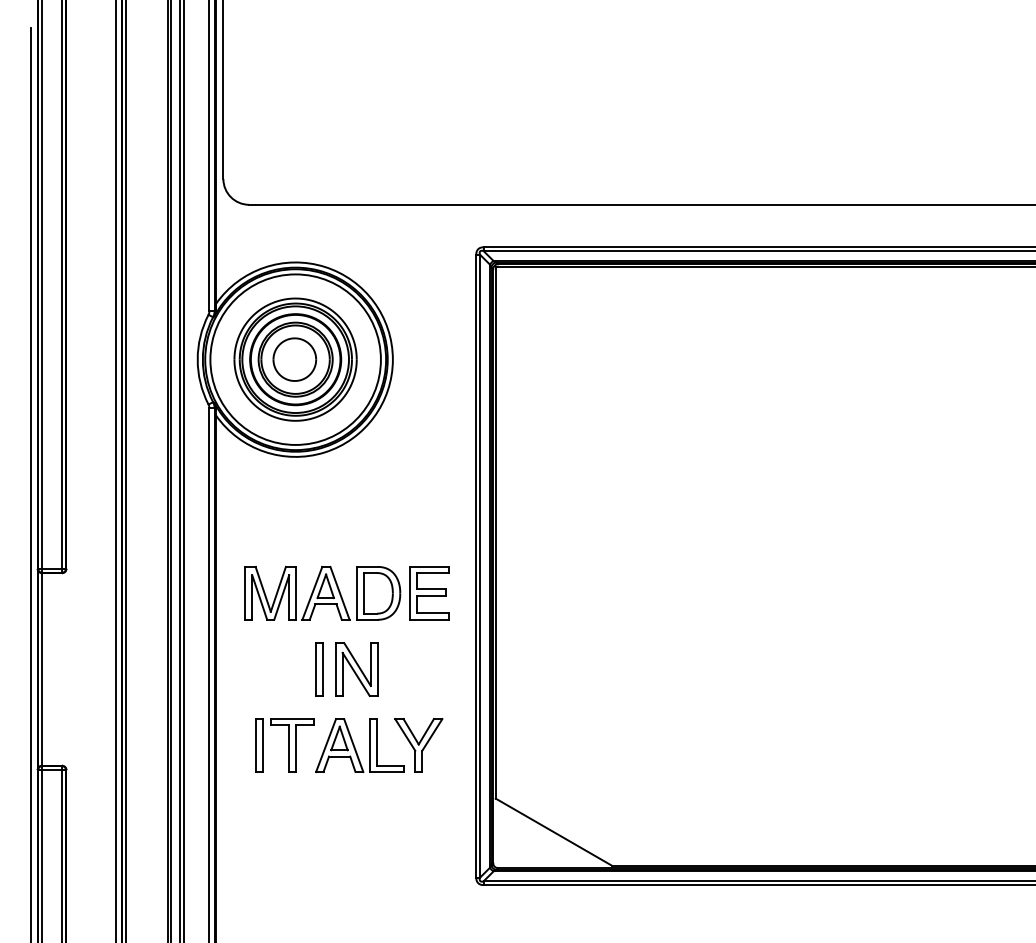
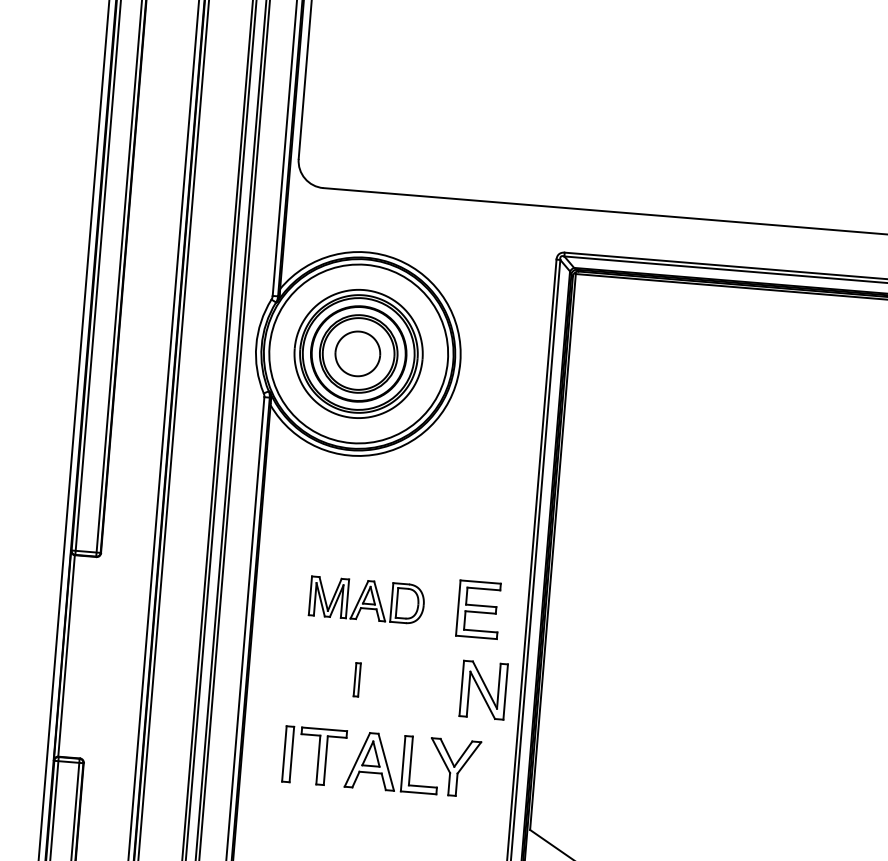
part: (322, 592) -> (366, 599), size x0.7
part: (319, 669) -> (357, 679), size x0.6
part: (356, 669) -> (483, 690), moved

